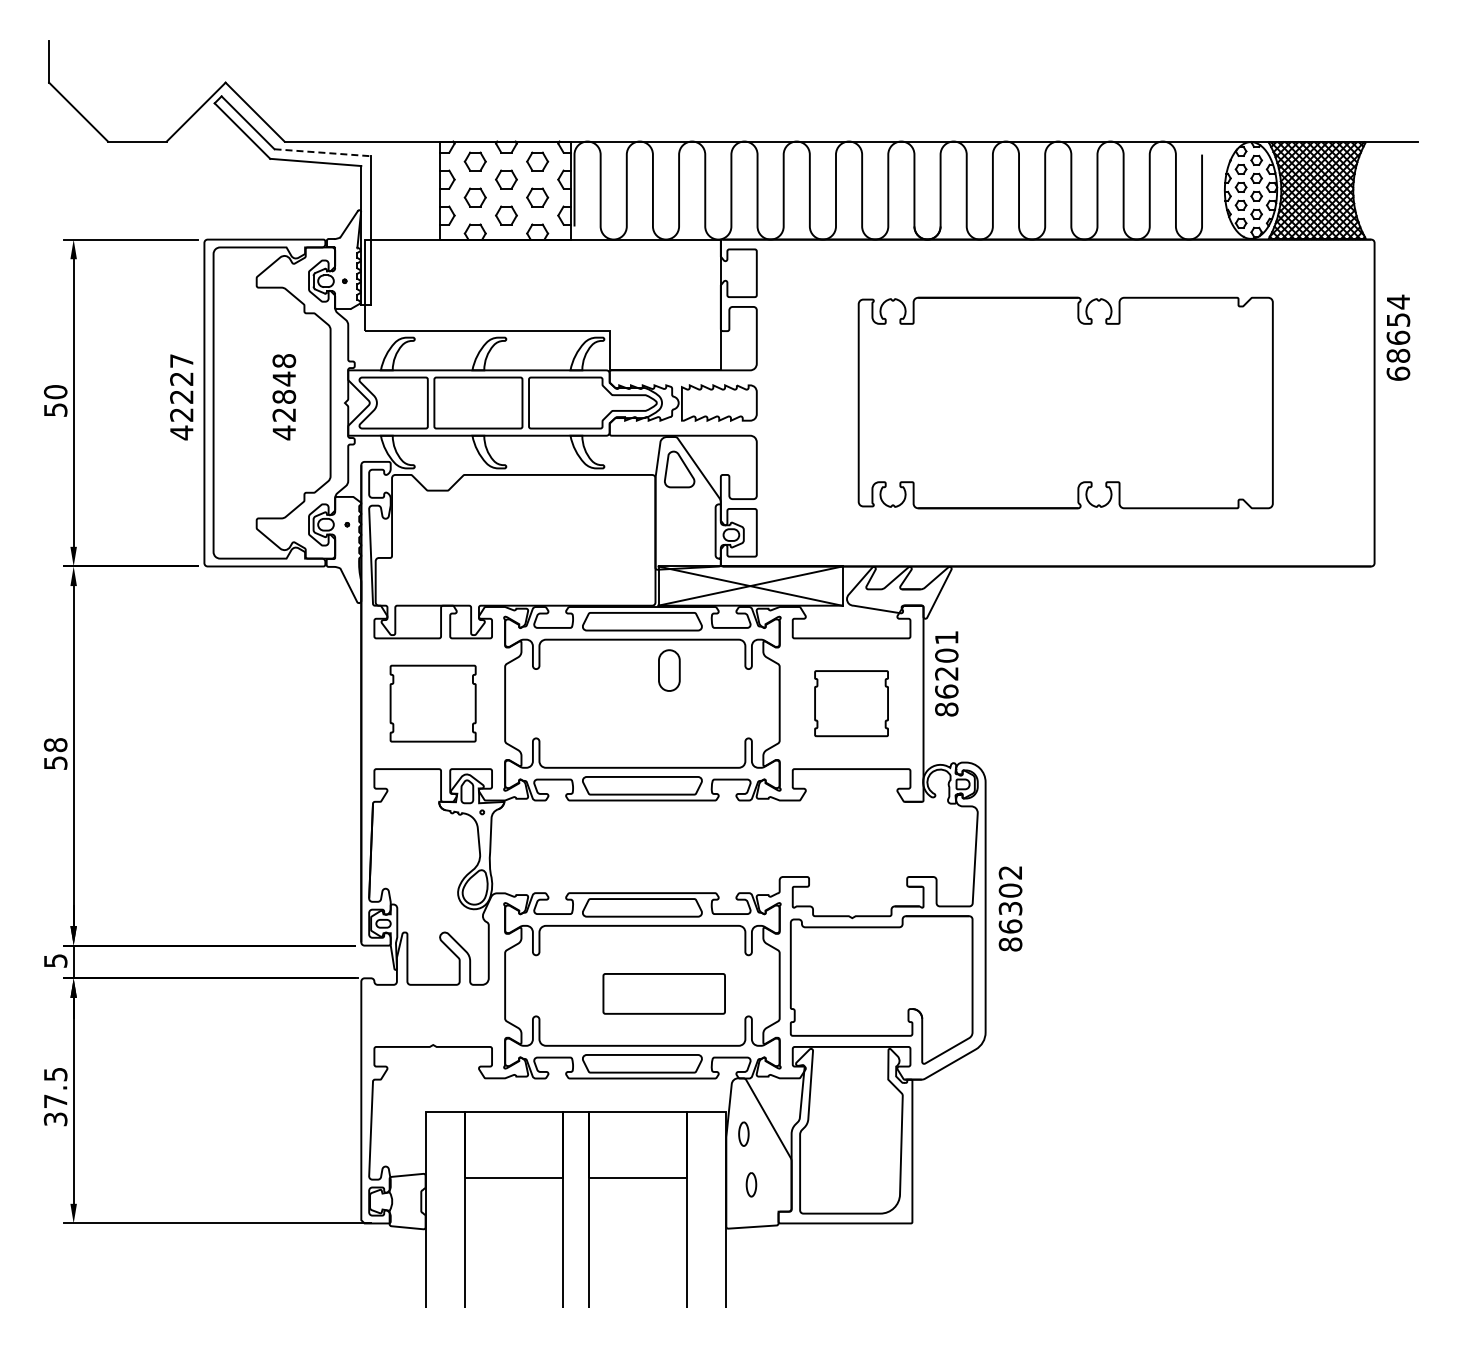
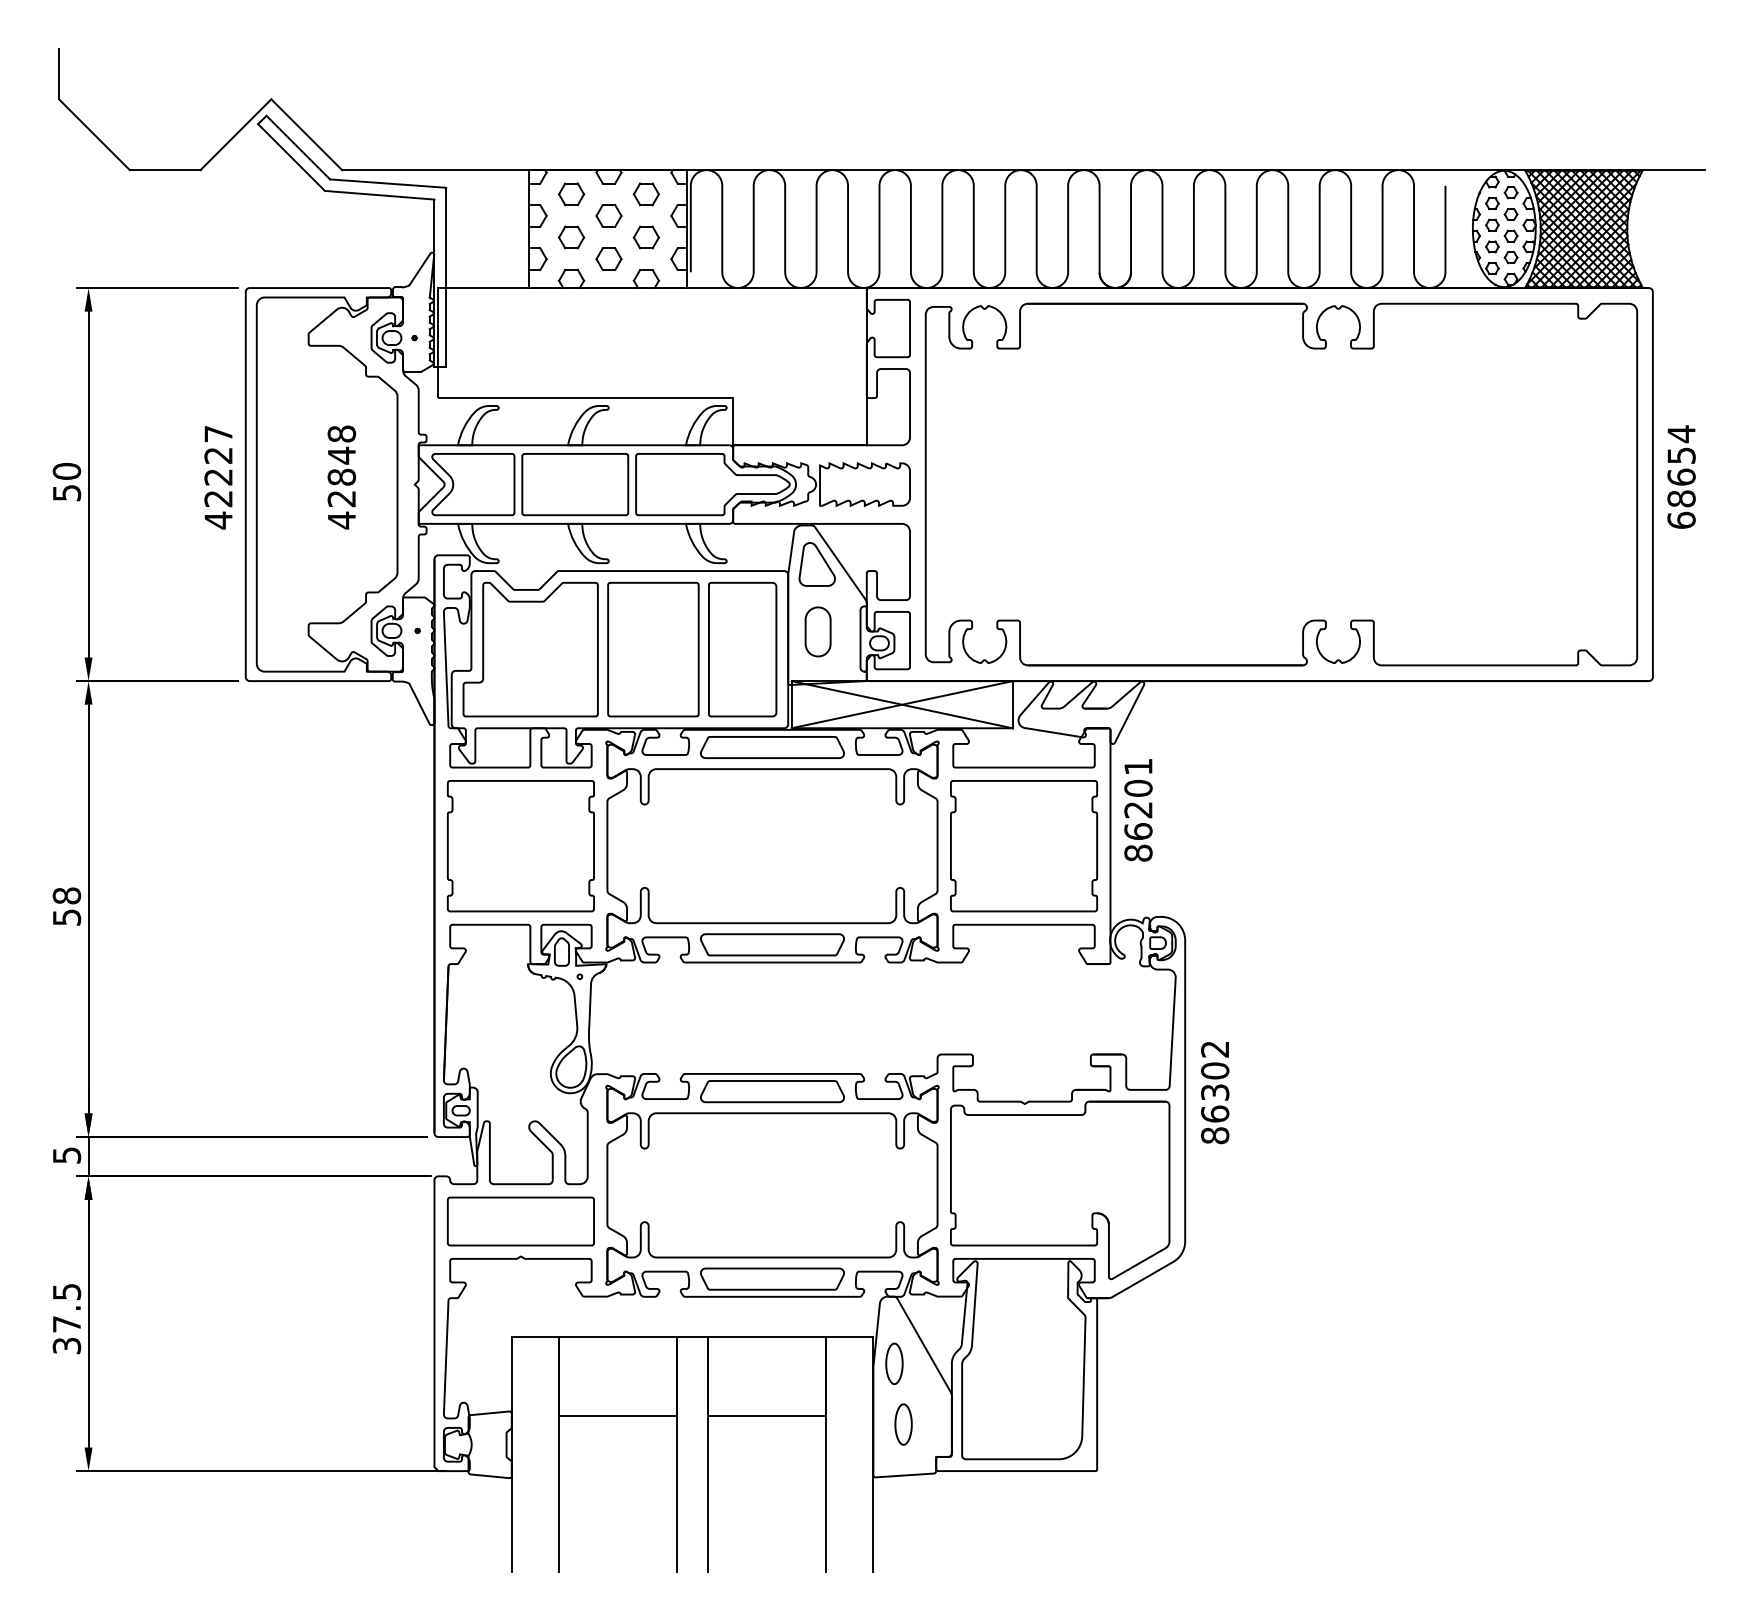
line: (323, 152) -> (388, 183), dashed -> solid
text: (1398, 337) -> (1681, 476), moved
part: (1065, 402) -> (1281, 483), size x1.43
part: (515, 539) -> (619, 648), added
part: (669, 670) -> (818, 631), moved
part: (432, 703) -> (520, 845), size x1.43
part: (851, 703) -> (1023, 845), size x1.67
part: (663, 993) -> (520, 1221), moved
part: (743, 1133) -> (894, 1362), size x1.43
part: (751, 1184) -> (903, 1424), size x1.43

